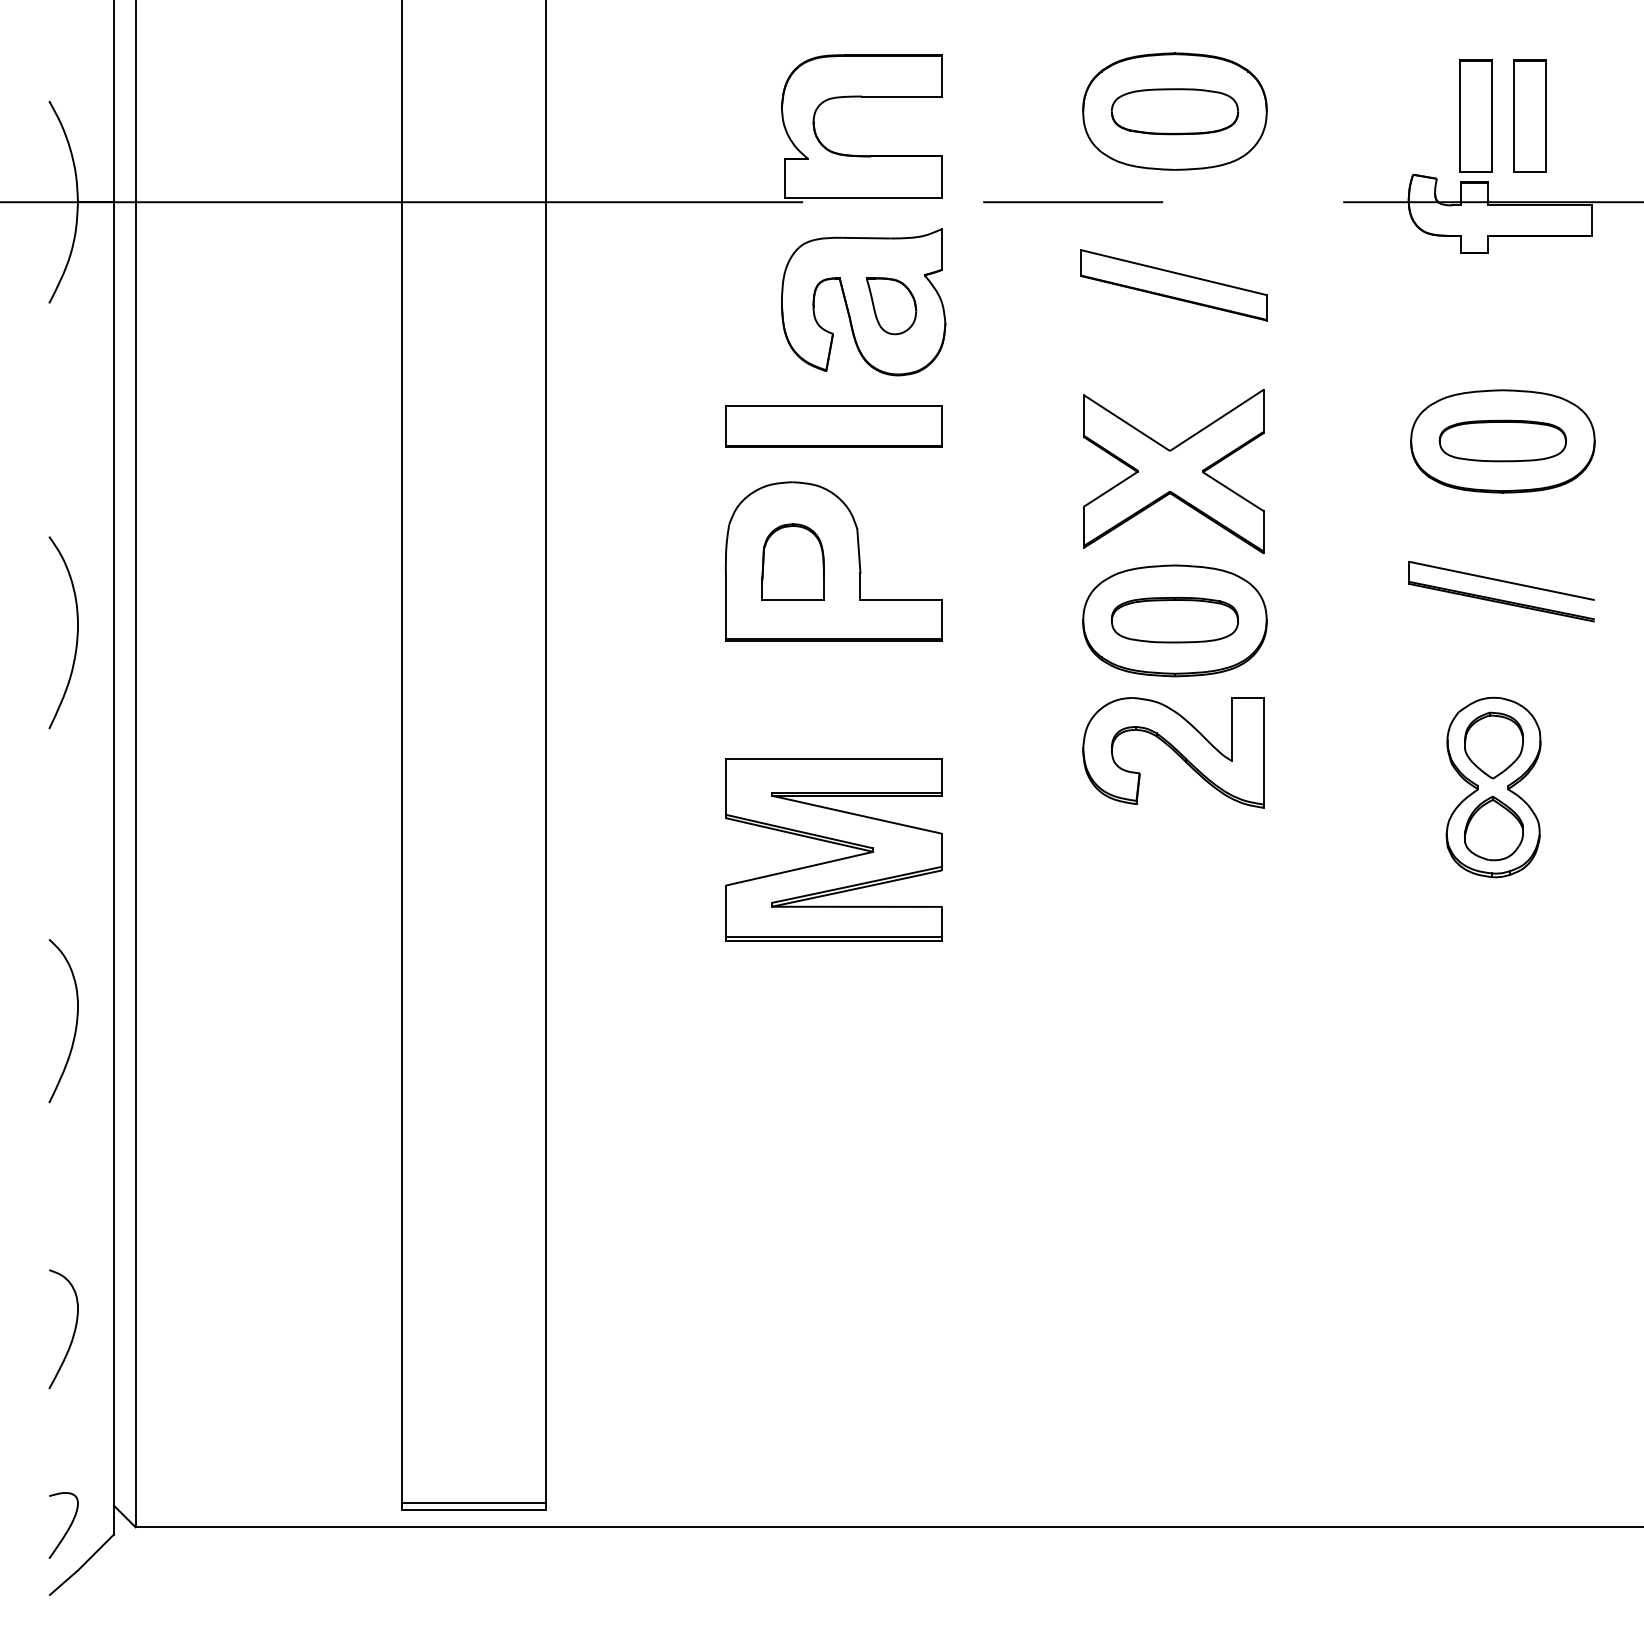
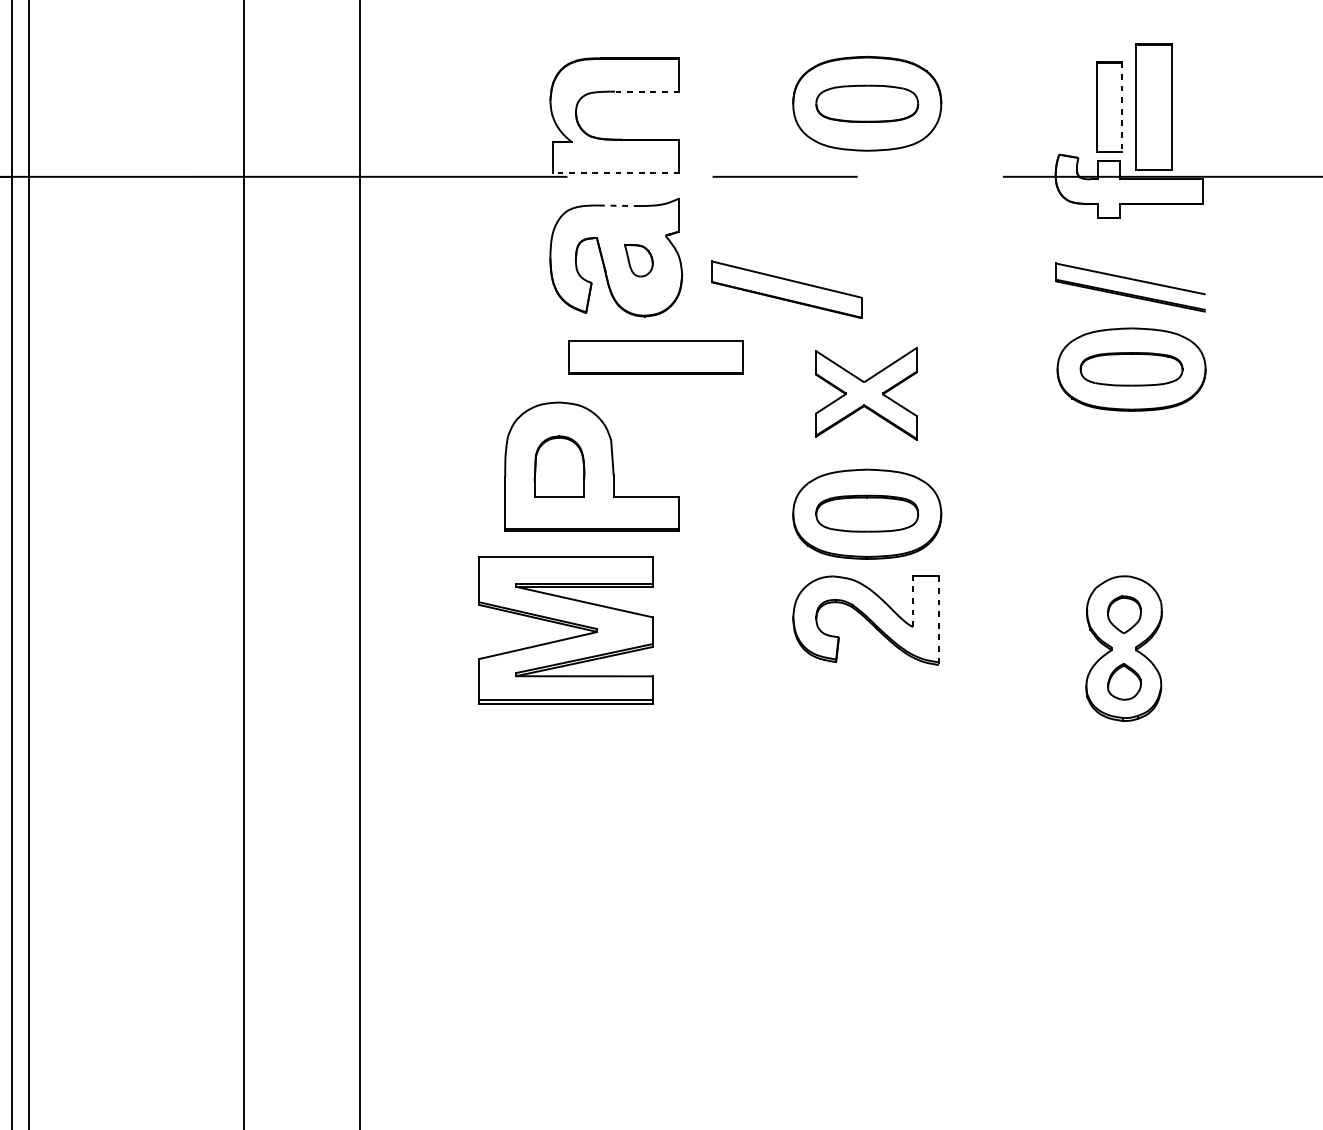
line: (902, 96) -> (647, 91), solid -> dashed
part: (1529, 115) -> (1153, 106), size x1.4
line: (1491, 116) -> (1122, 107), solid -> dashed
line: (863, 197) -> (616, 173), solid -> dashed
line: (867, 238) -> (619, 206), solid -> dashed
part: (1173, 285) -> (786, 289), moved
part: (891, 306) -> (638, 260), size x0.7
part: (833, 426) -> (655, 357), moved
part: (1173, 471) -> (866, 393), size x0.7
part: (1501, 599) -> (1130, 293), moved
line: (1231, 728) -> (912, 601), solid -> dashed
part: (1494, 745) -> (1124, 614), size x0.7
line: (1263, 752) -> (938, 620), solid -> dashed
part: (1494, 828) -> (1124, 681), size x0.7
part: (833, 849) -> (565, 630), moved

